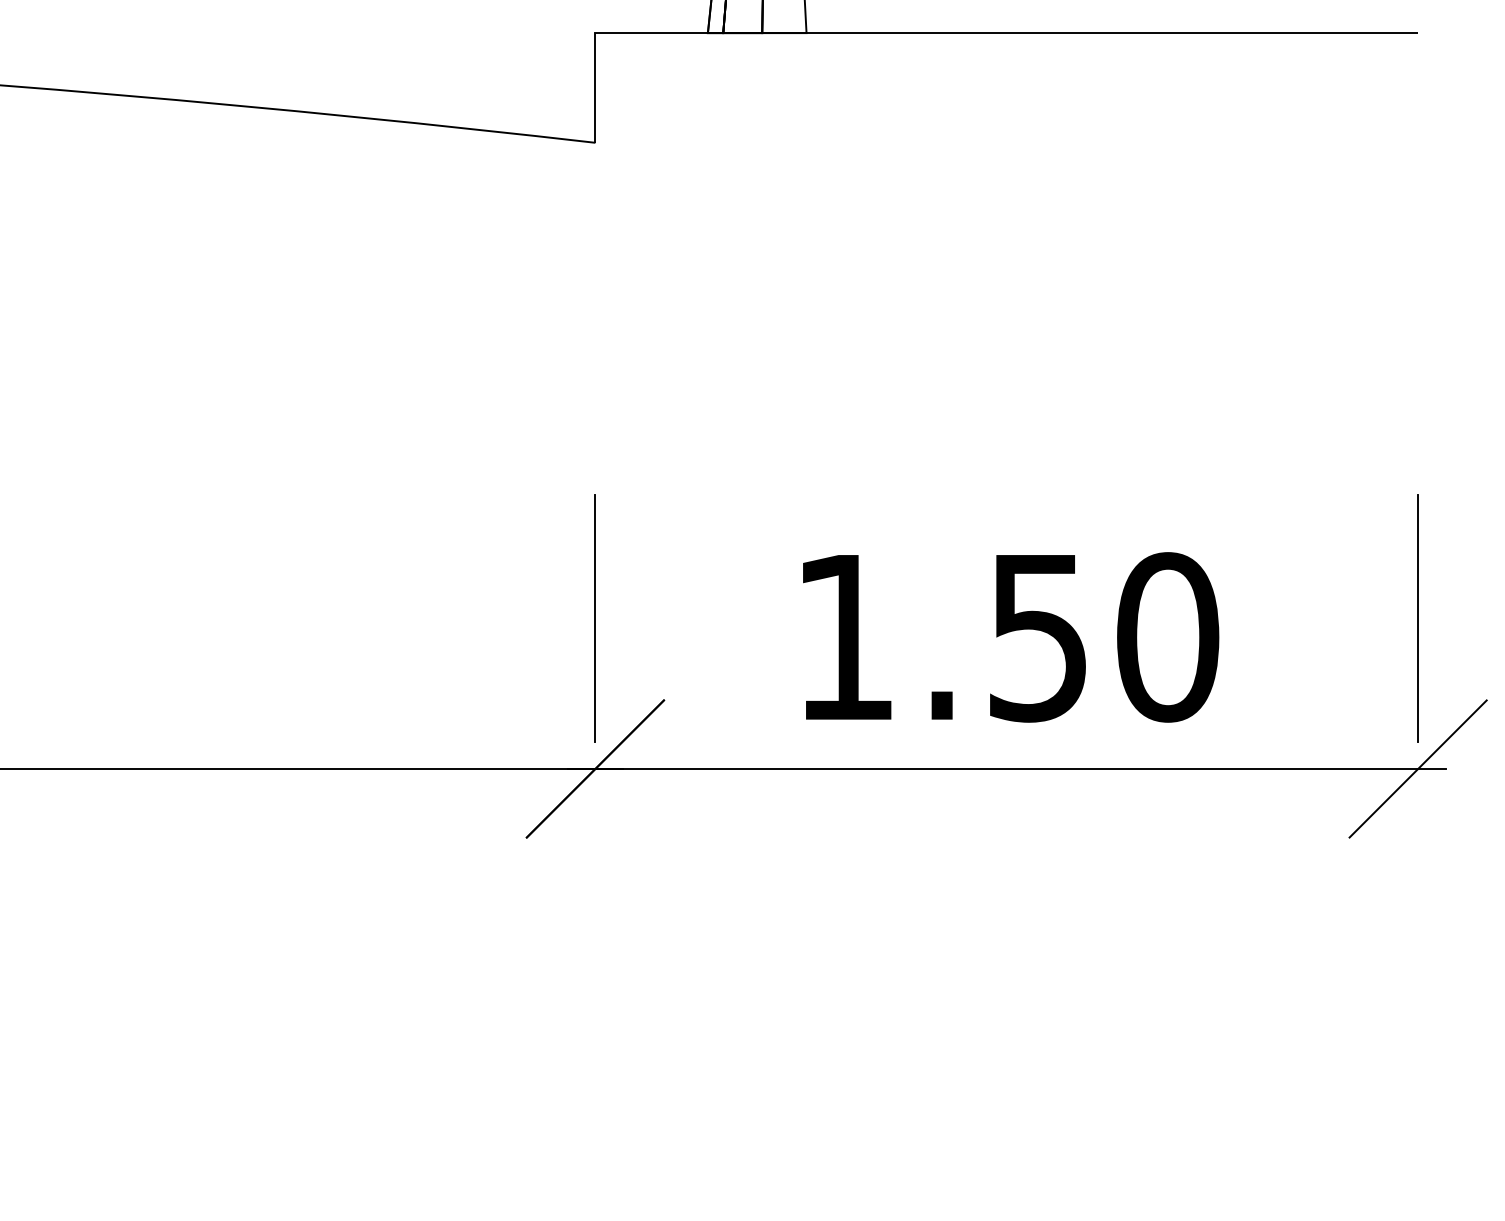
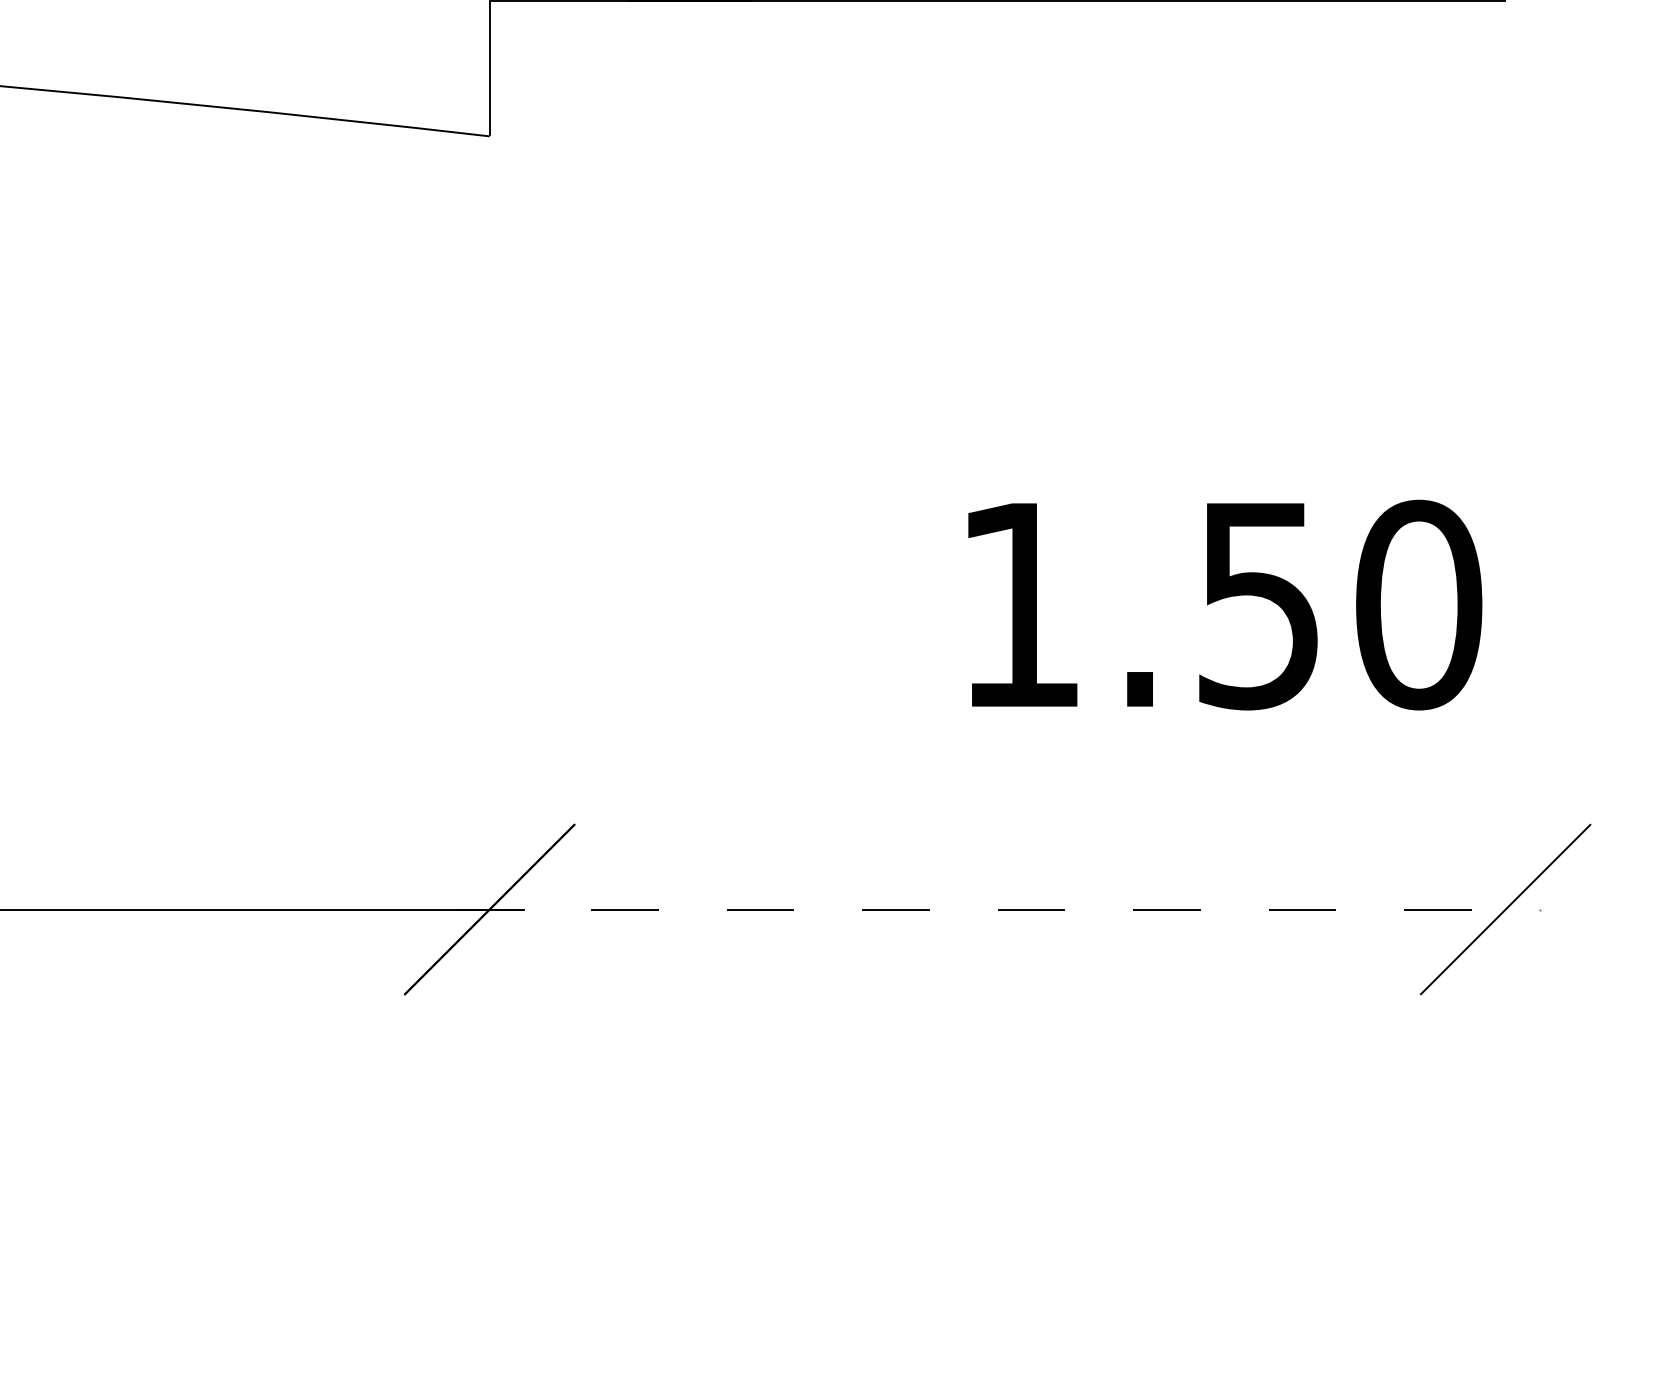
line: (595, 617) -> (489, 722), removed
line: (1418, 617) -> (1506, 722), removed
text: (1011, 637) -> (1225, 605), moved
line: (1006, 768) -> (997, 908), solid -> dashed

